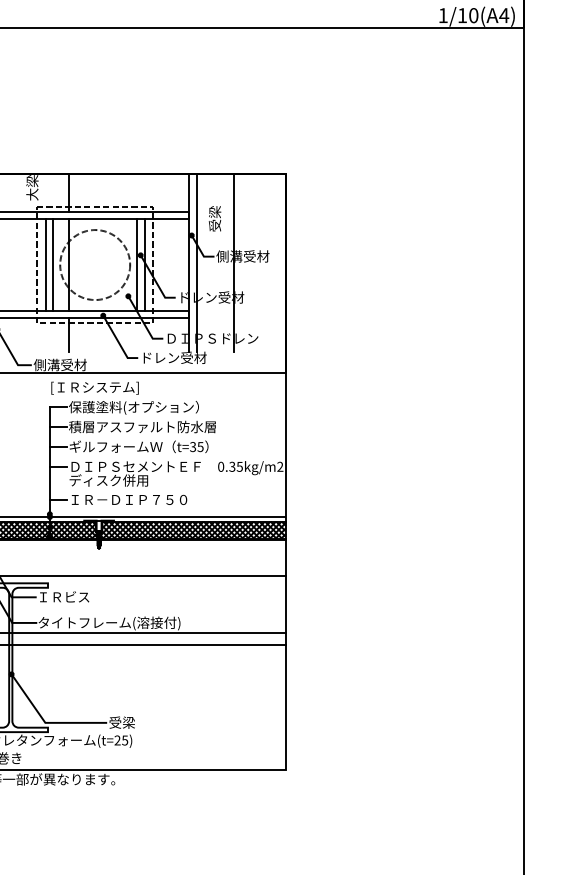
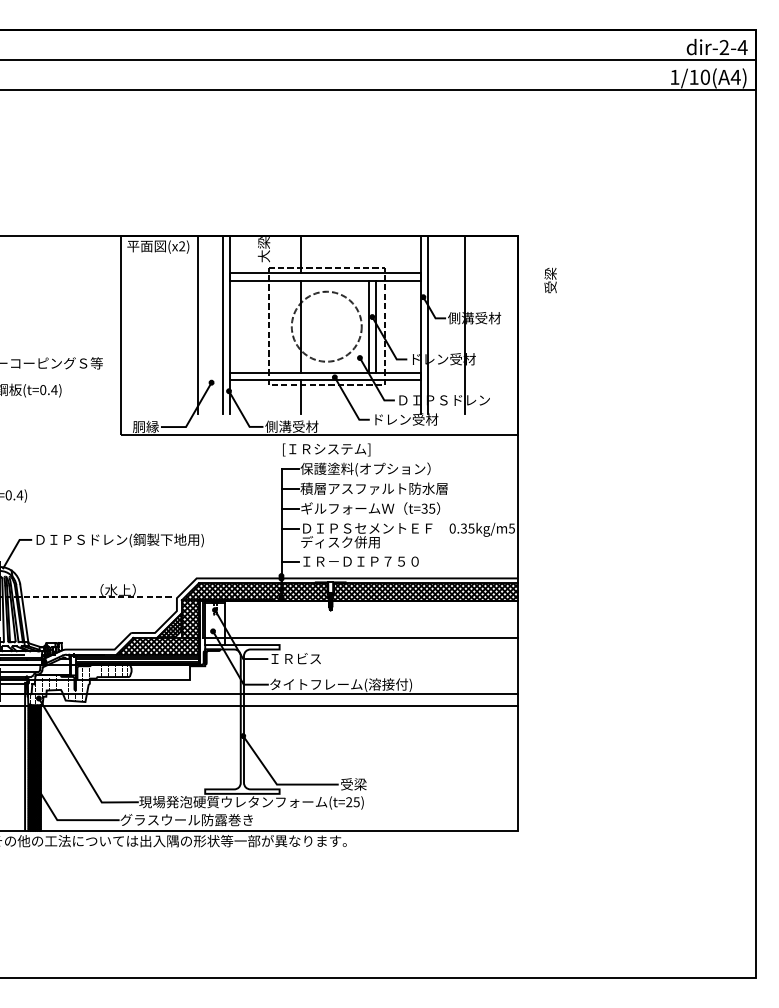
text: (214, 218) -> (550, 280), moved
line: (45, 264) -> (277, 326), removed
line: (52, 264) -> (284, 326), removed
text: (279, 466) -> (511, 528), 0.35kg/m2 -> 0.35kg/m5

